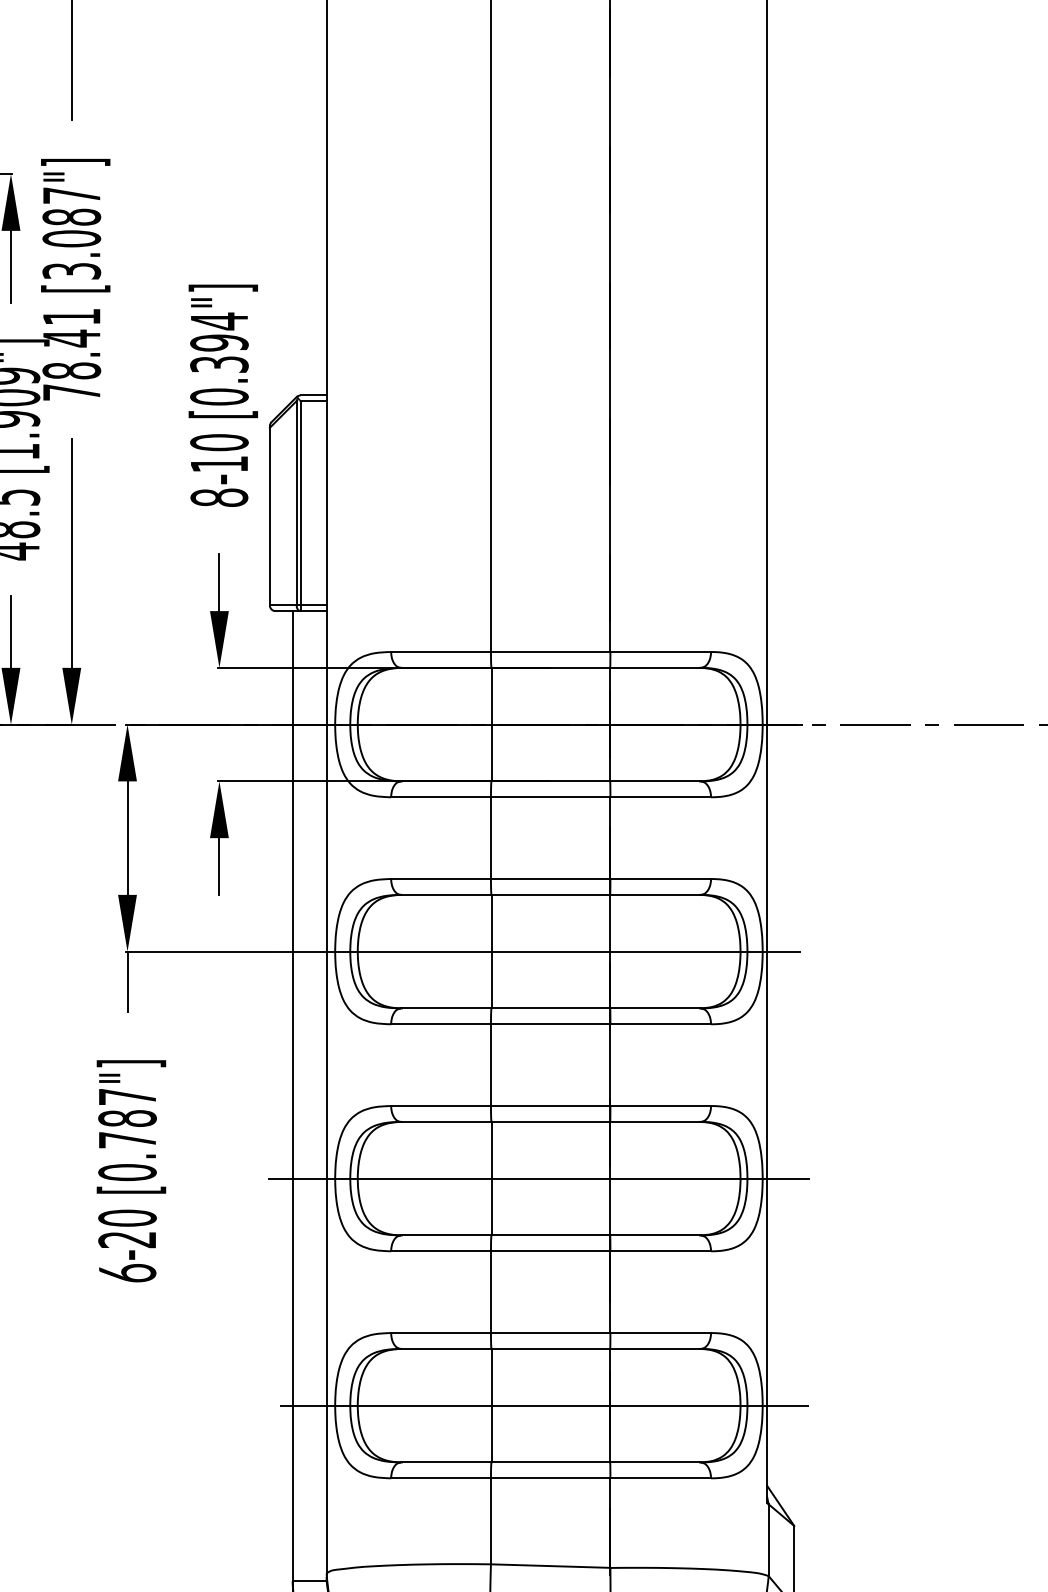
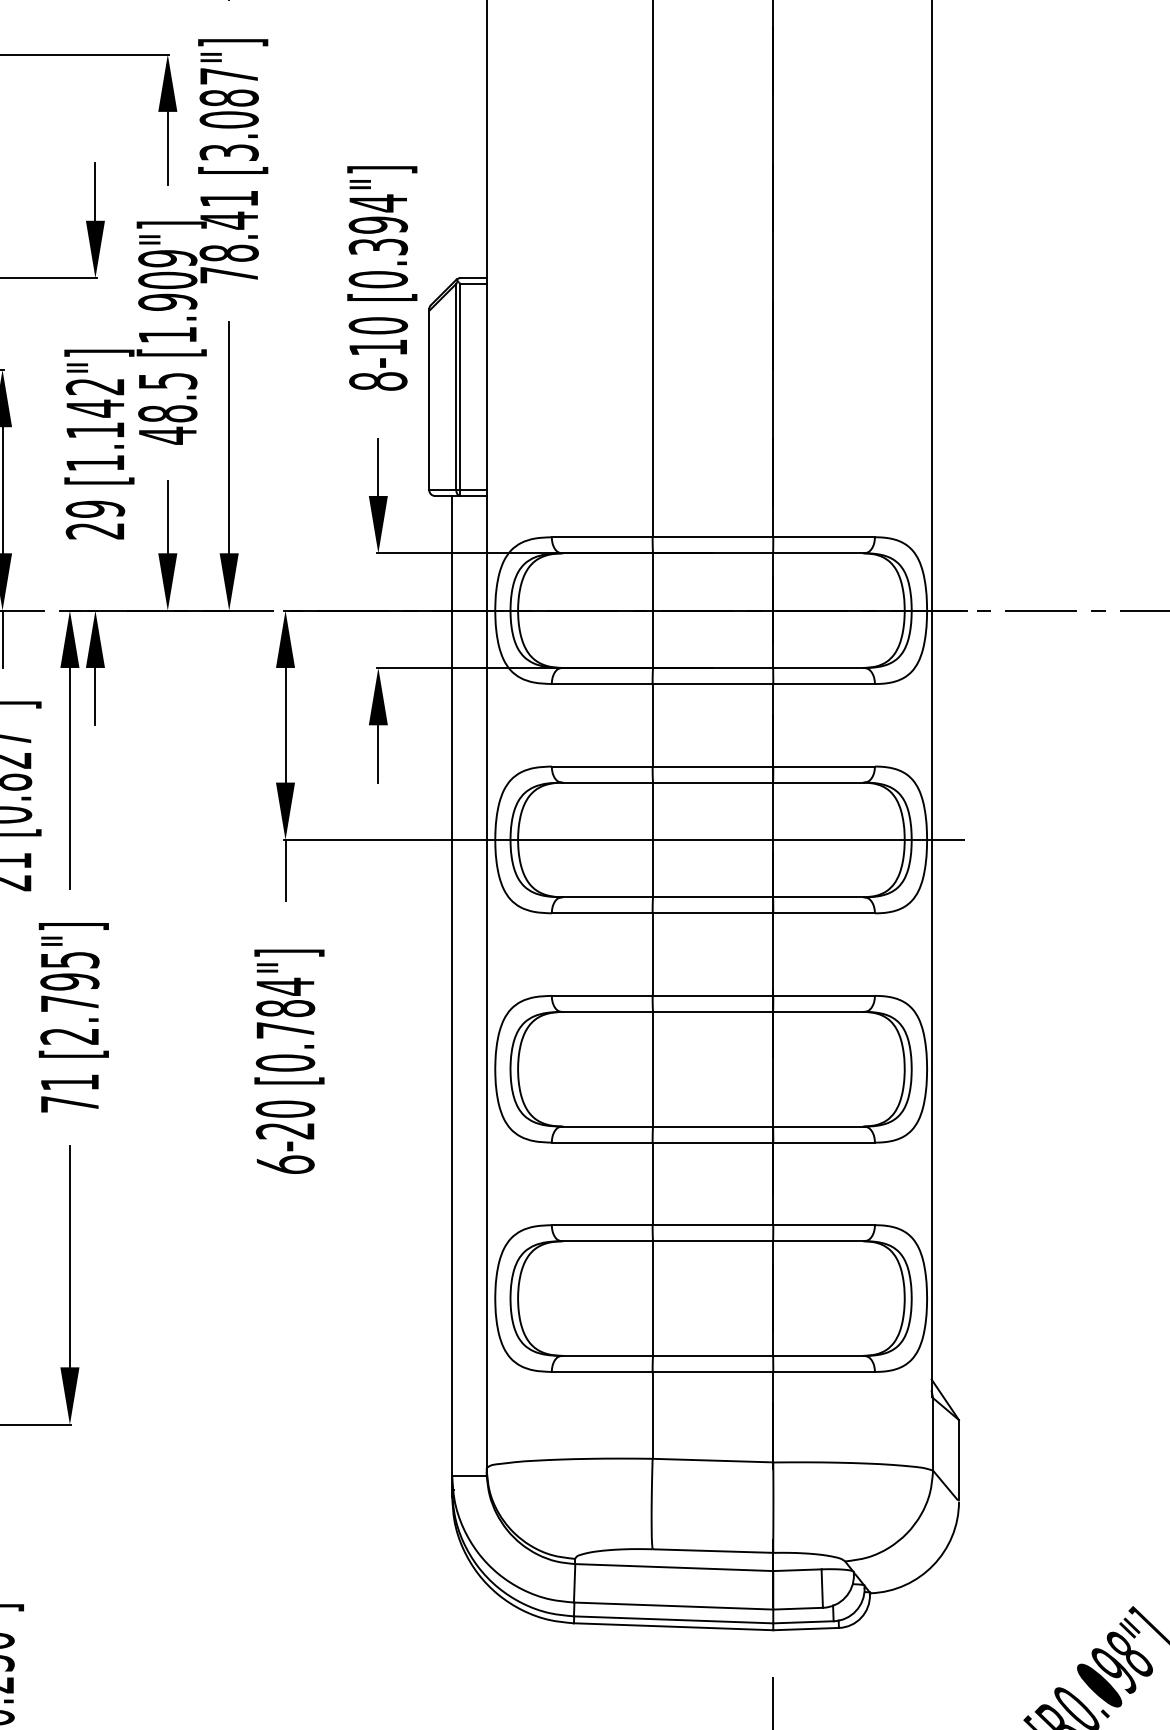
text: (127, 1096) -> (285, 986), [0.787"] -> [0.784"]
line: (538, 1178) -> (700, 1069), removed
line: (544, 1405) -> (706, 1298), removed

